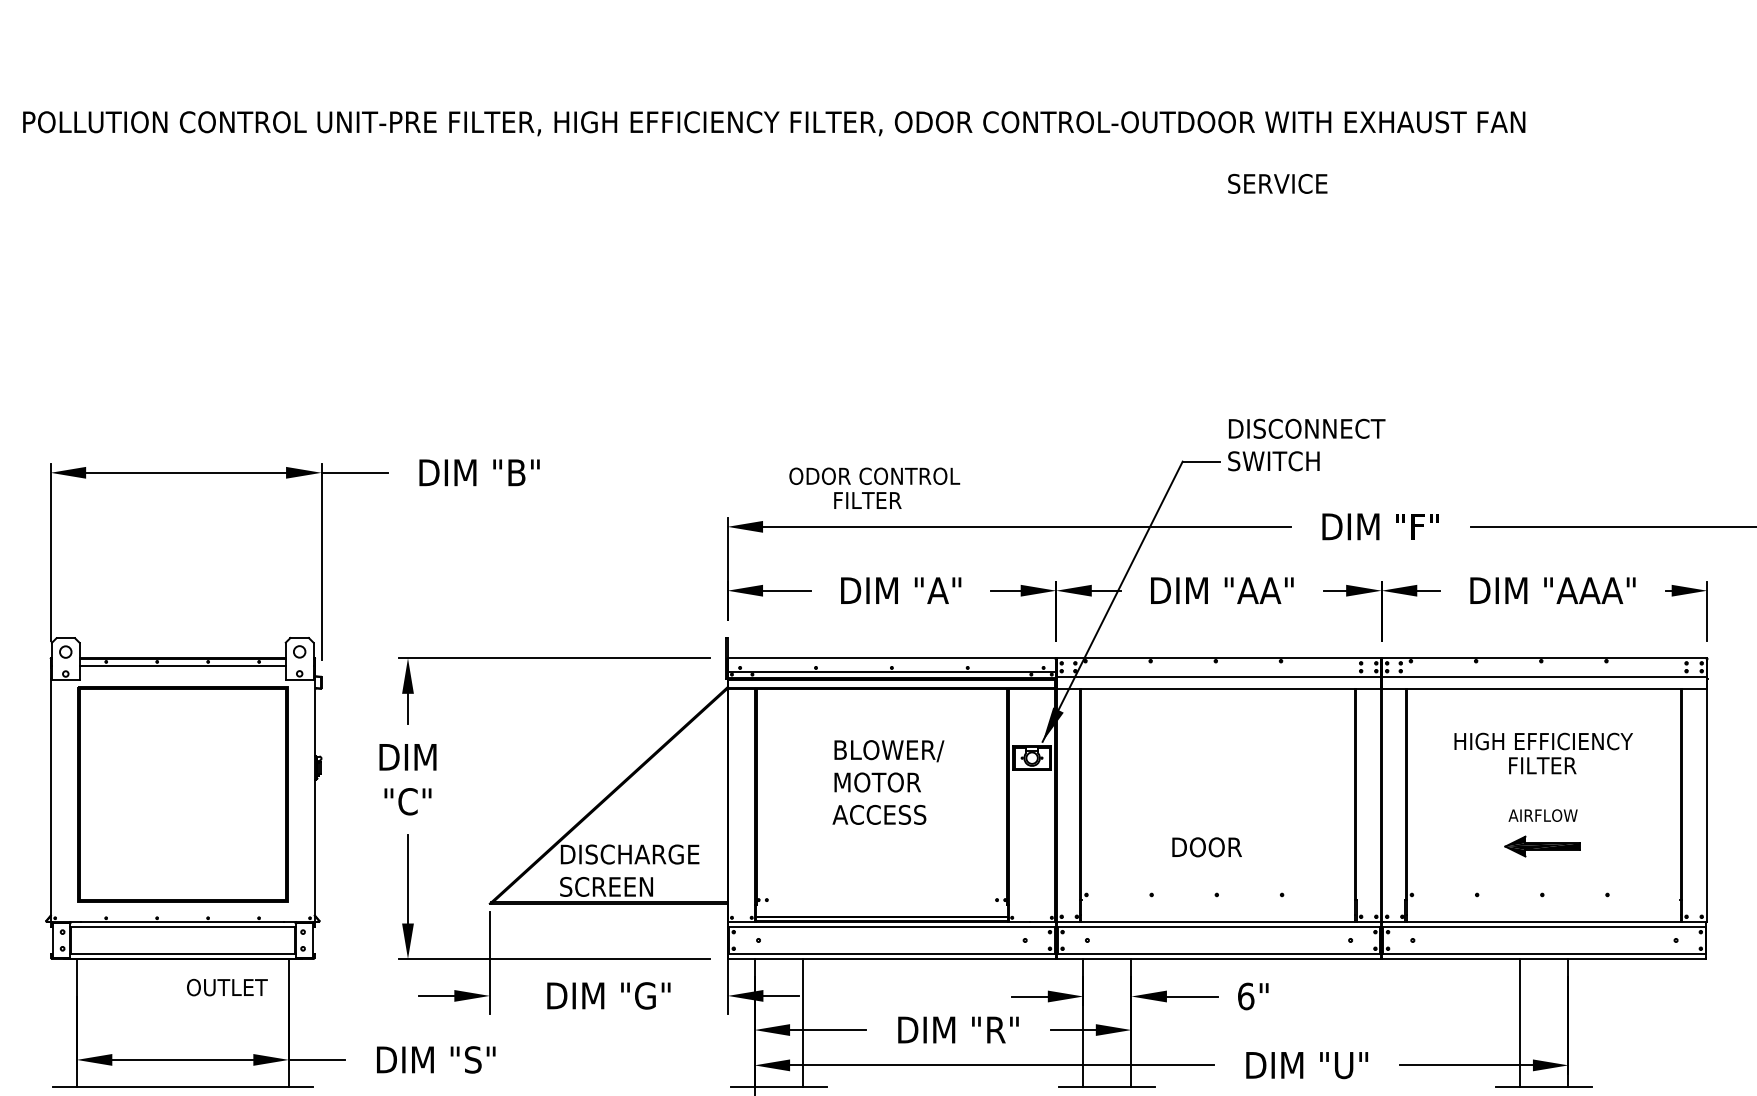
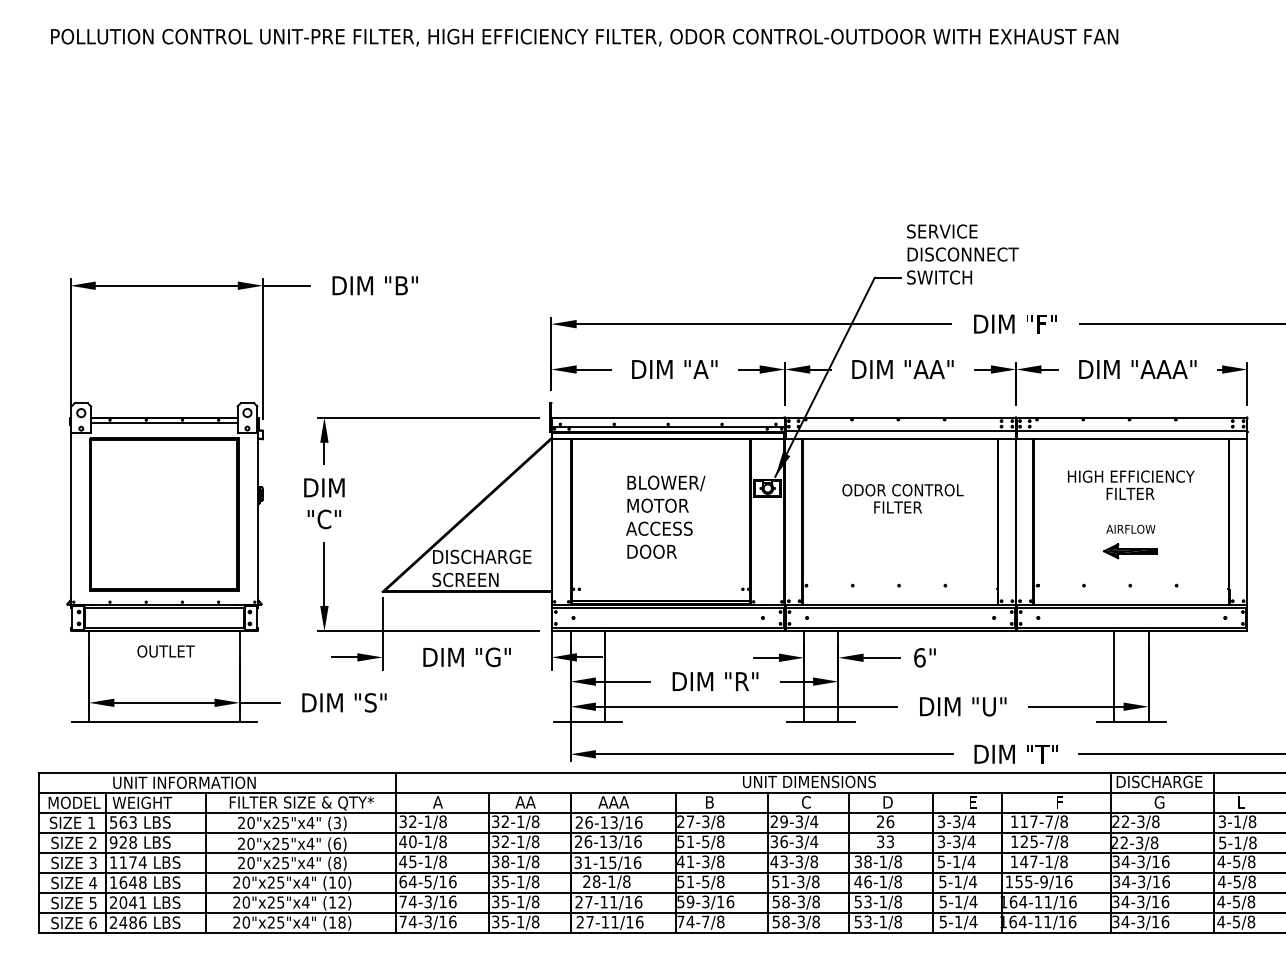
text: (1277, 183) -> (942, 231), moved
text: (874, 487) -> (902, 498), moved
text: (1206, 846) -> (651, 551), moved
text: (226, 987) -> (165, 651), moved

